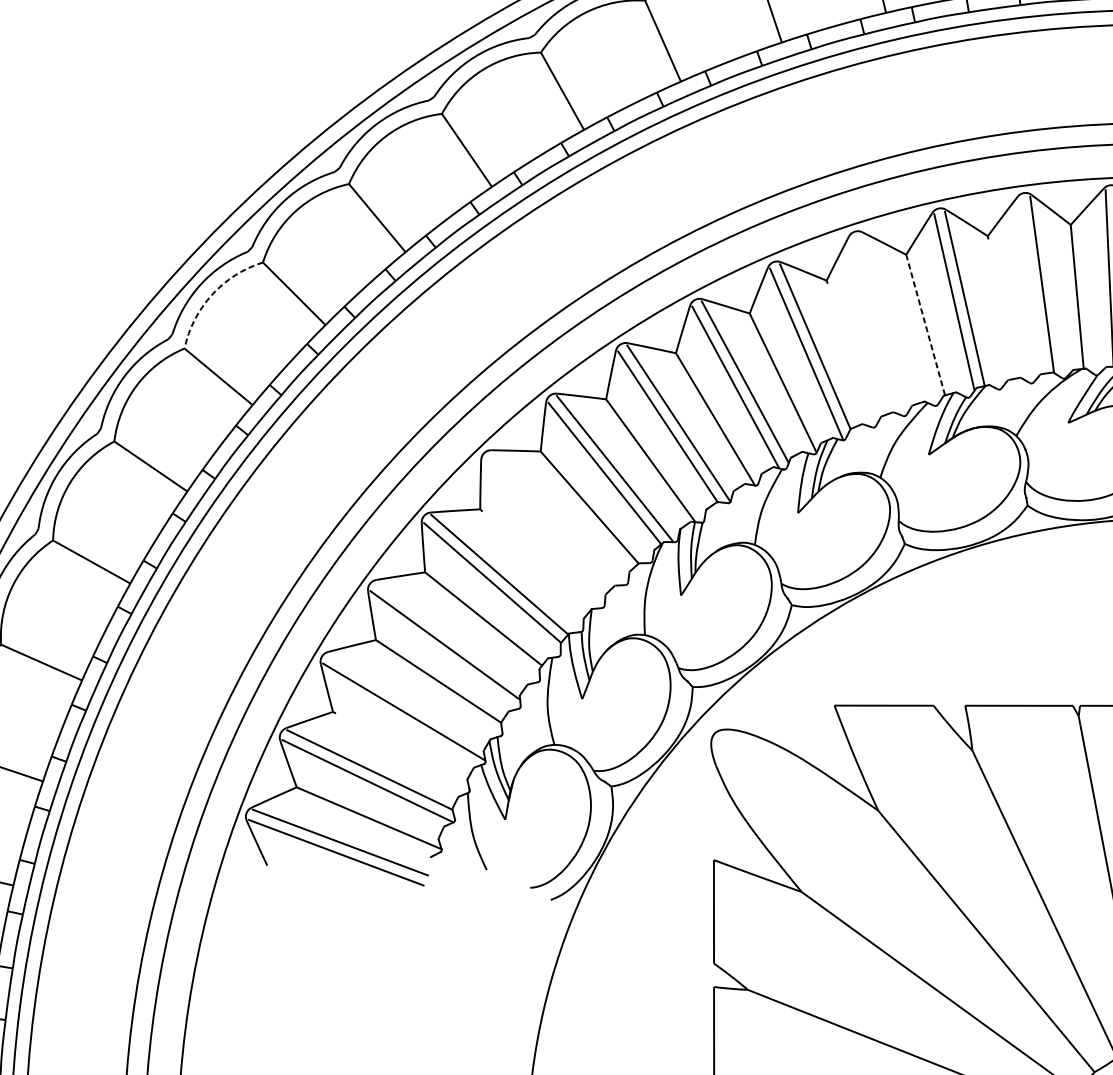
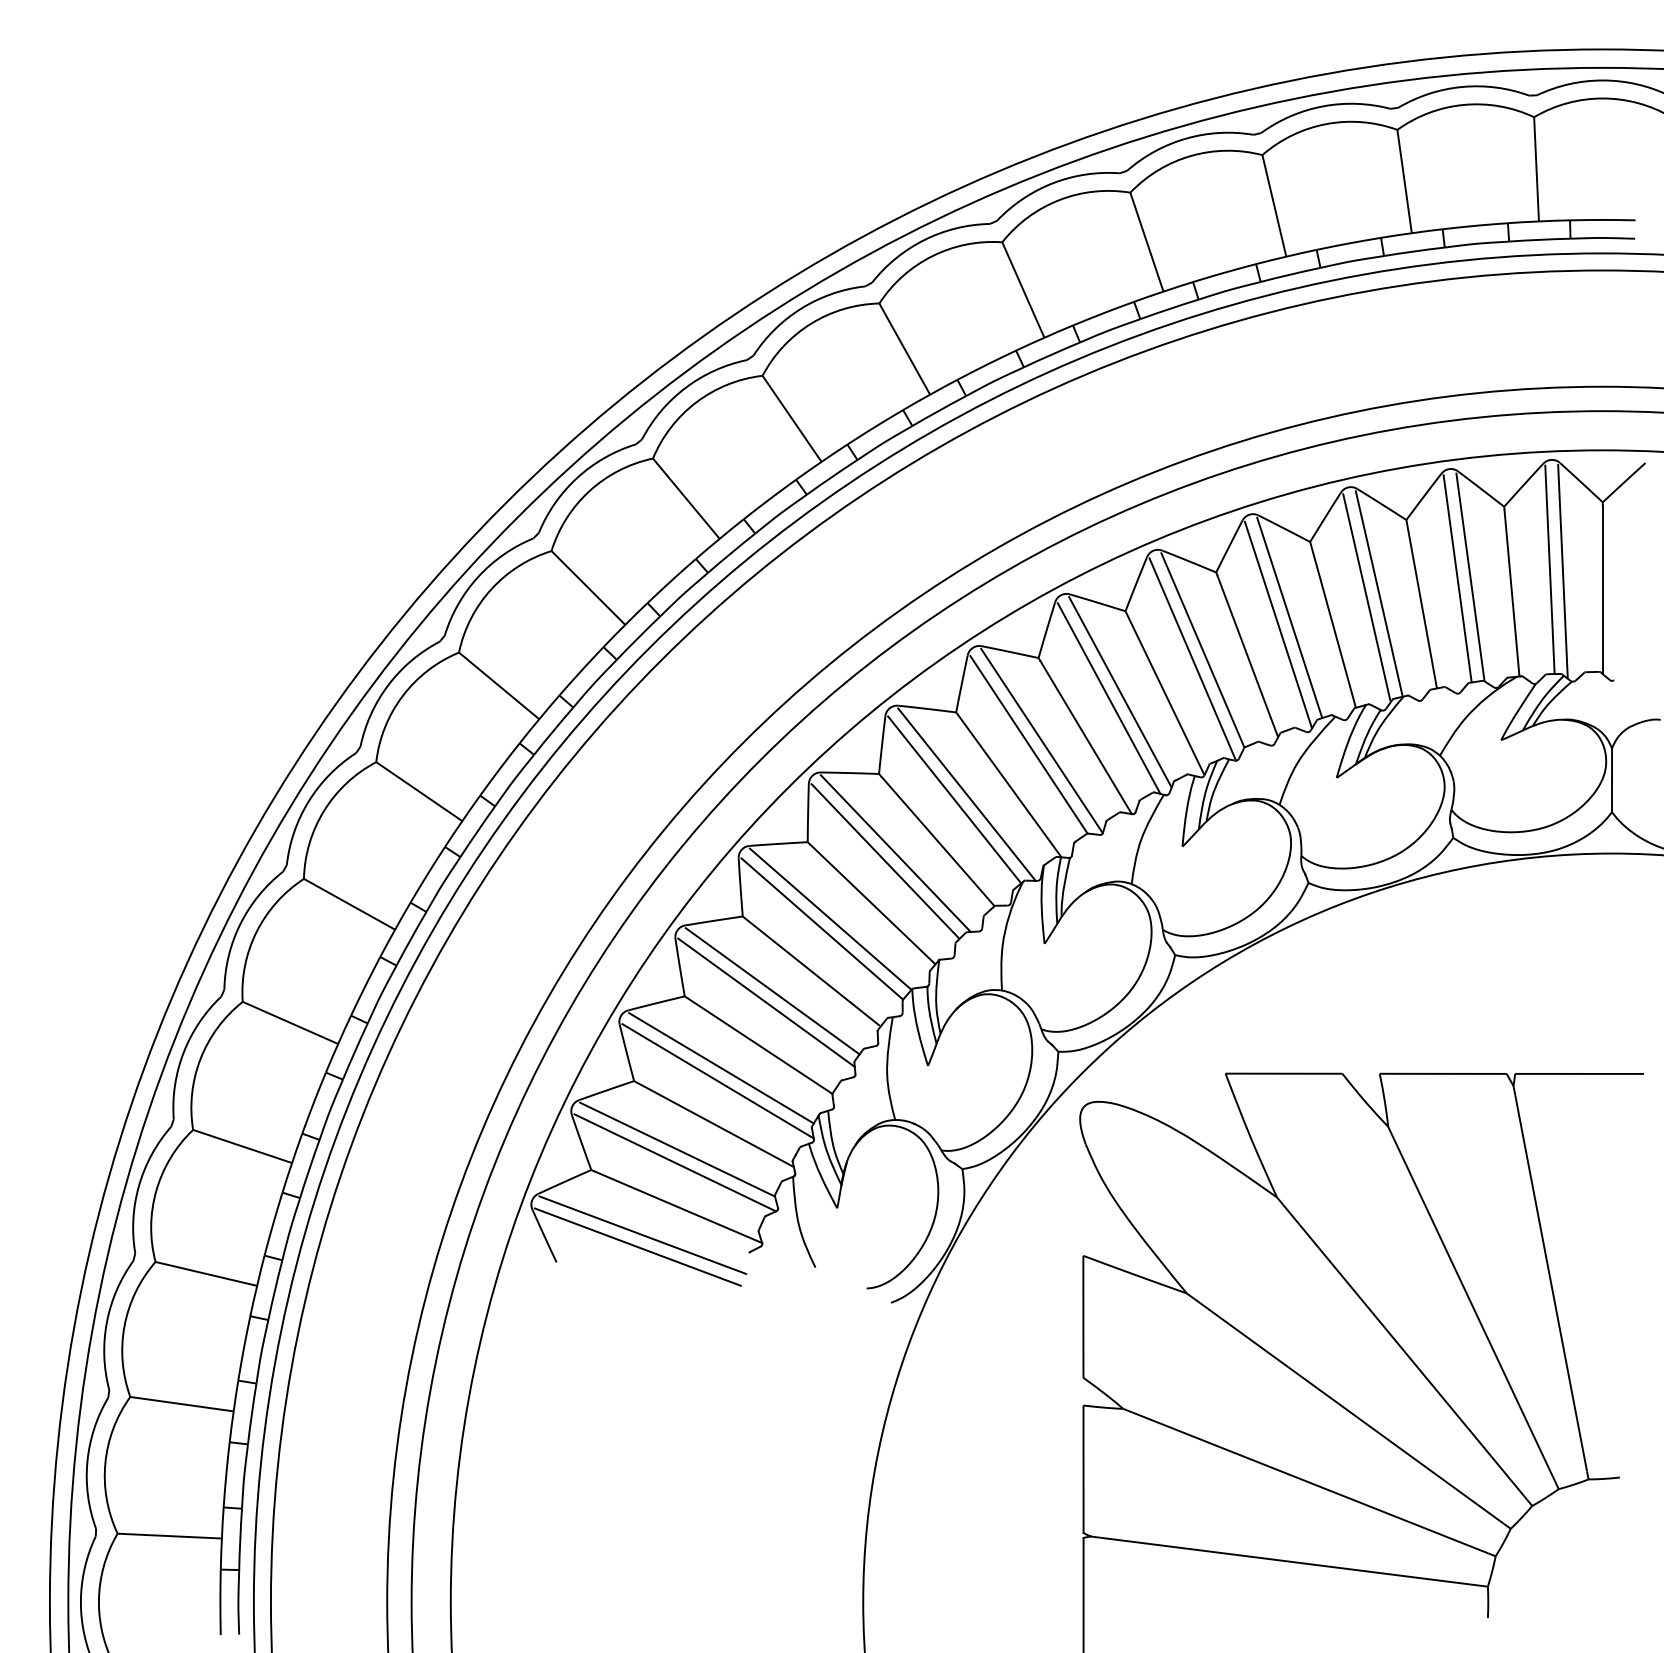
line: (1031, 285) -> (1457, 578), added
arc: (212, 295) -> (491, 589), dashed -> solid
line: (1000, 308) -> (1421, 605), added
line: (888, 318) -> (1289, 617), added
line: (878, 324) -> (1277, 624), added
line: (926, 326) -> (1333, 626), dashed -> solid
line: (853, 351) -> (1247, 656), added
line: (554, 518) -> (895, 853), added
line: (546, 525) -> (885, 861), added
line: (535, 561) -> (872, 903), added
line: (450, 635) -> (772, 991), added
line: (407, 701) -> (721, 1068), added
line: (402, 748) -> (715, 1124), added

